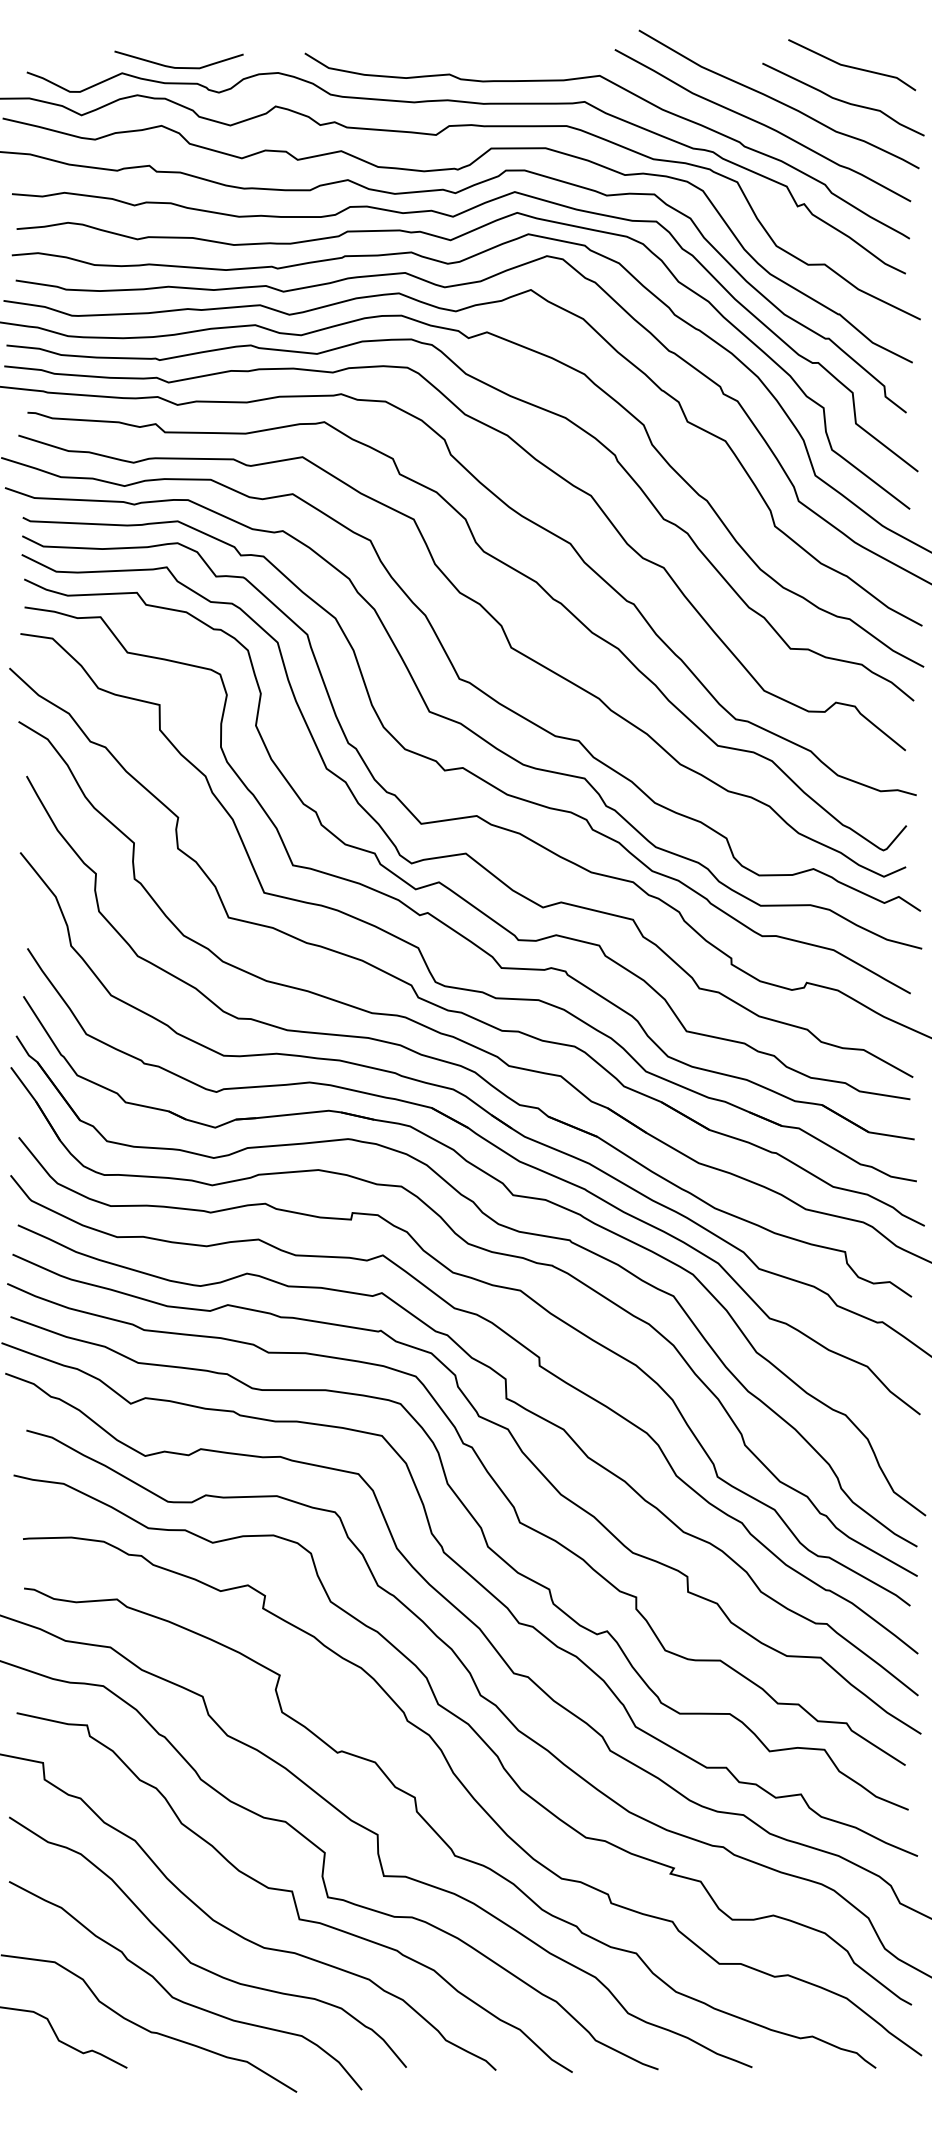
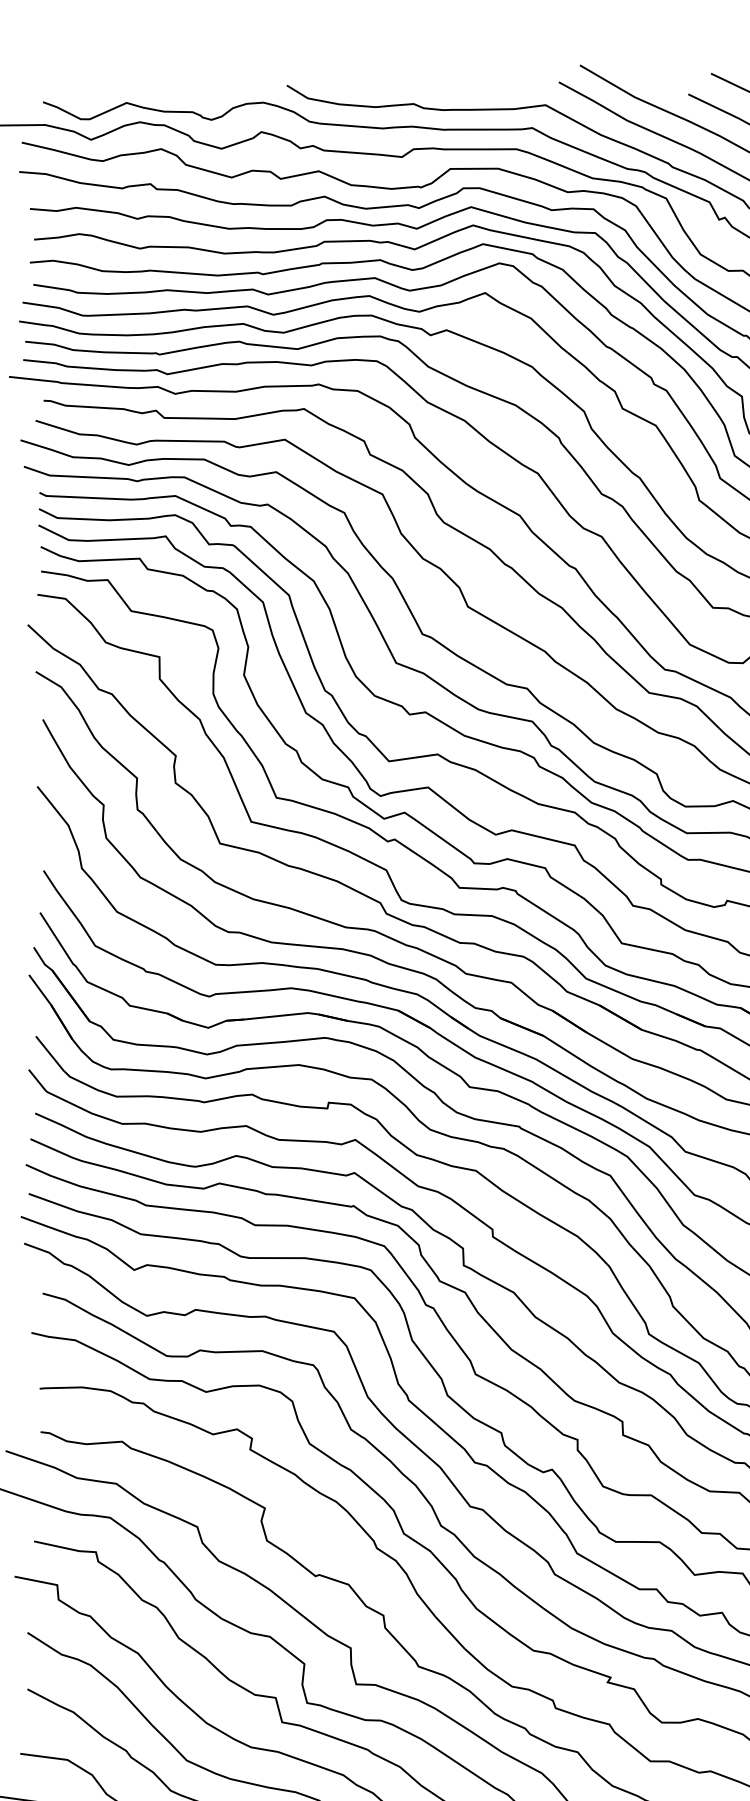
curve: (178, 67) -> (176, 97), removed

